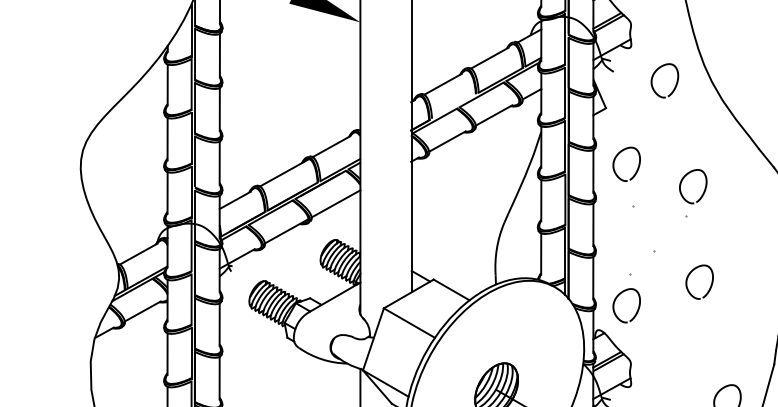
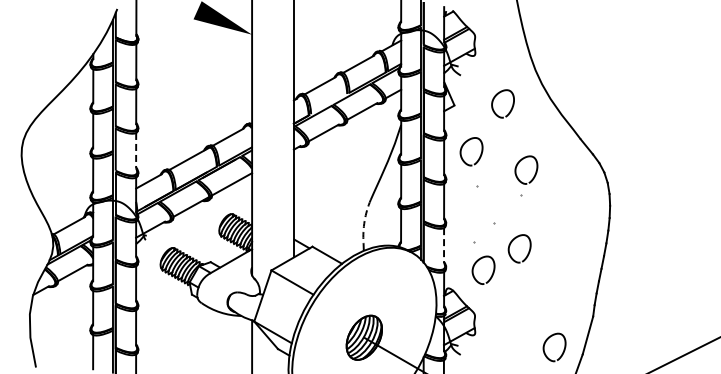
curve: (654, 75) -> (494, 99), moved
line: (220, 162) -> (136, 150), solid -> dashed
arc: (496, 248) -> (364, 221), solid -> dashed
curve: (690, 274) -> (512, 242), moved
line: (593, 279) -> (444, 246), solid -> dashed
curve: (619, 296) -> (477, 262), moved

